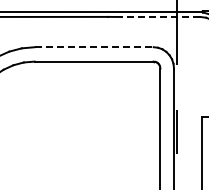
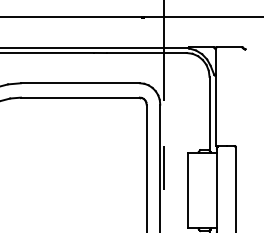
line: (160, 17) -> (146, 53), dashed -> solid
line: (94, 47) -> (80, 83), dashed -> solid

